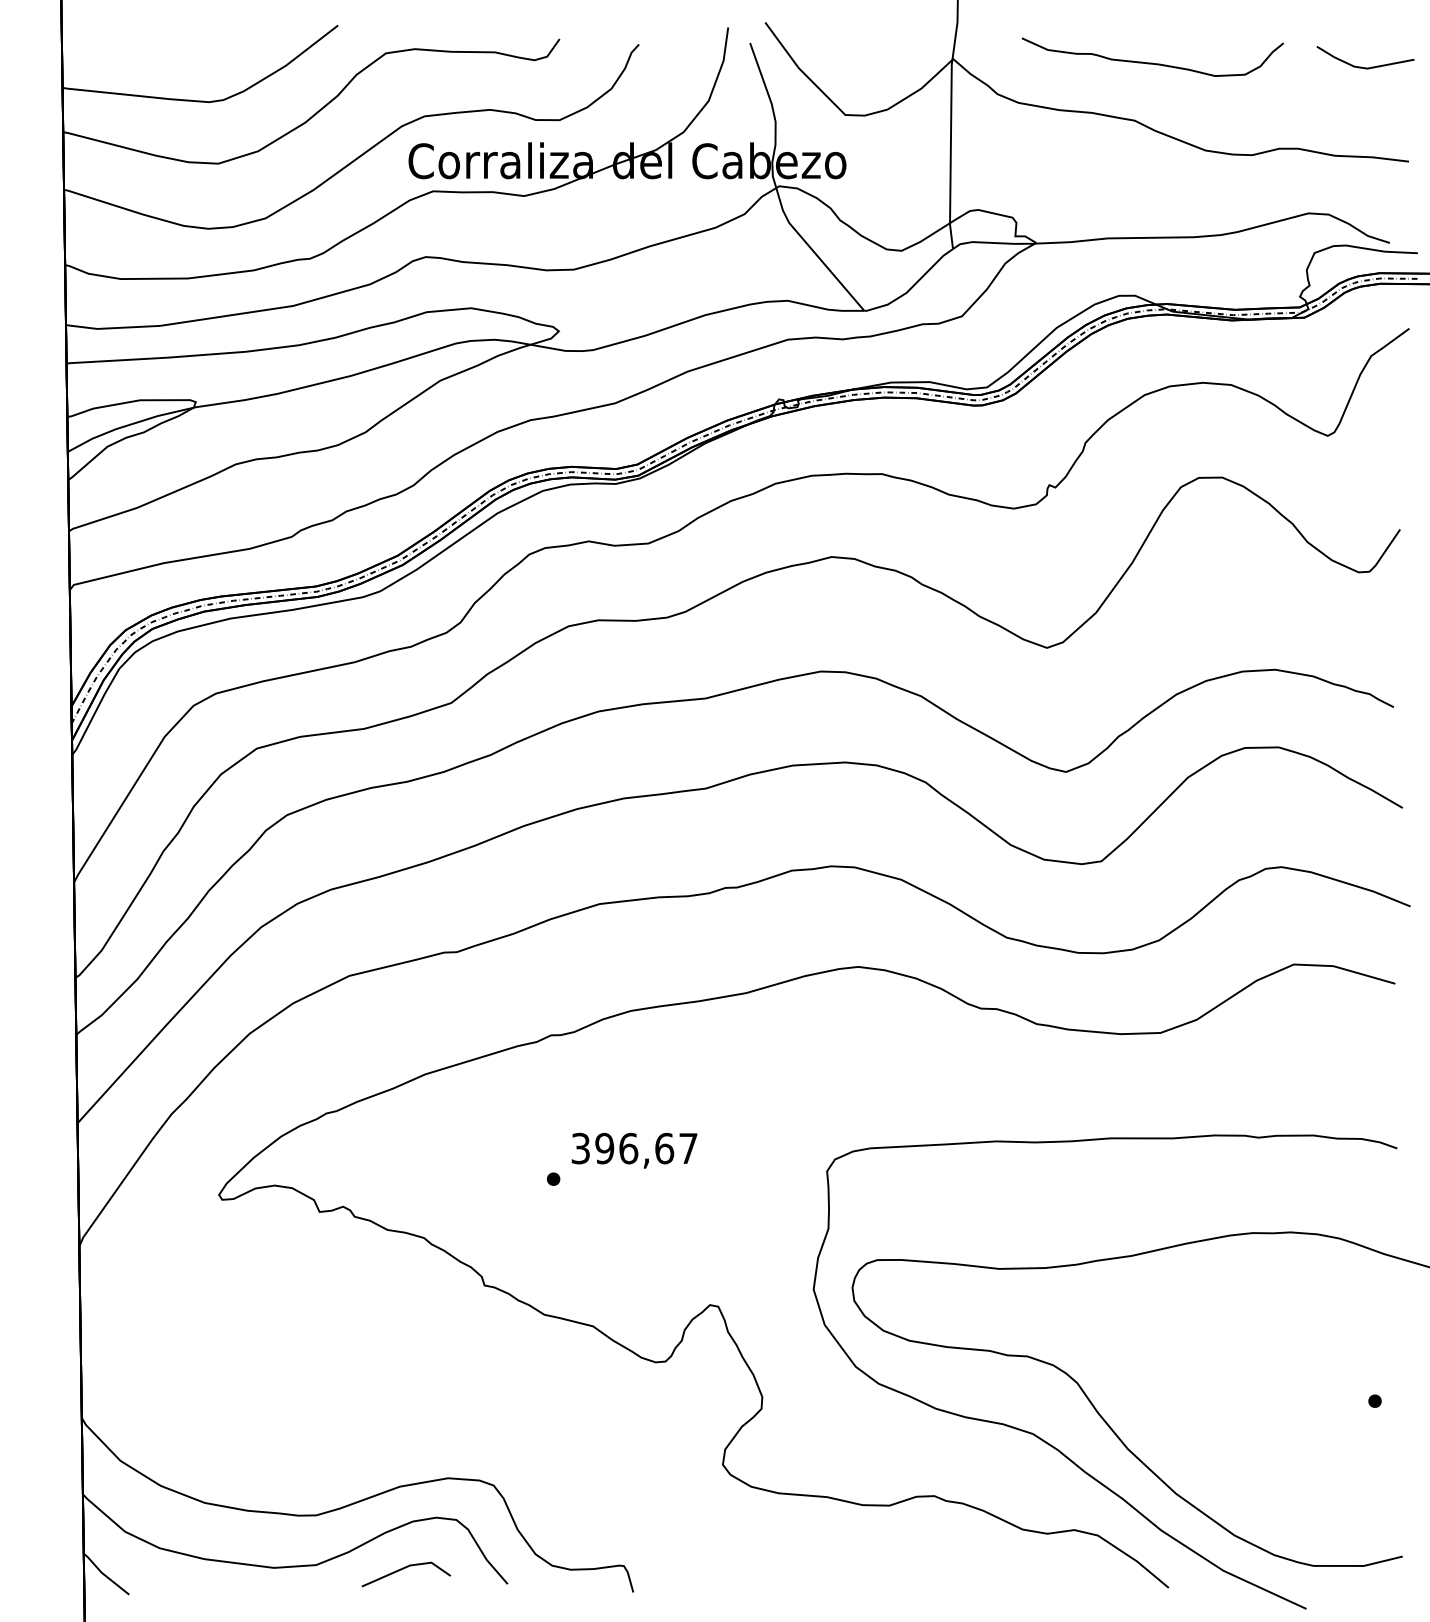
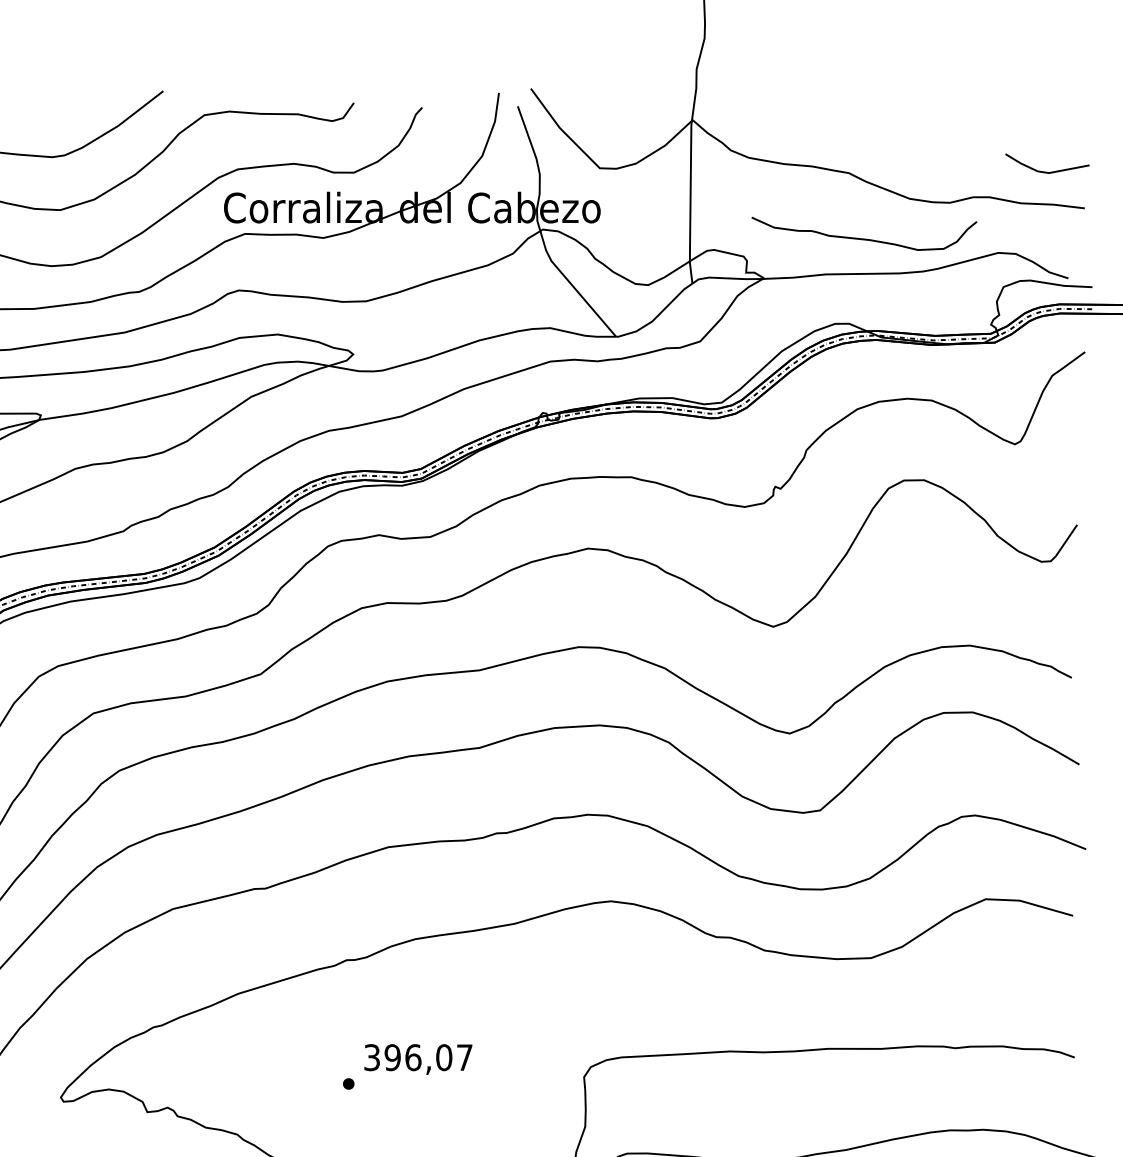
curve: (1152, 62) -> (864, 238), moved
line: (1361, 66) -> (1043, 171), moved
text: (664, 1148) -> (444, 1057), 396,67 -> 396,07

